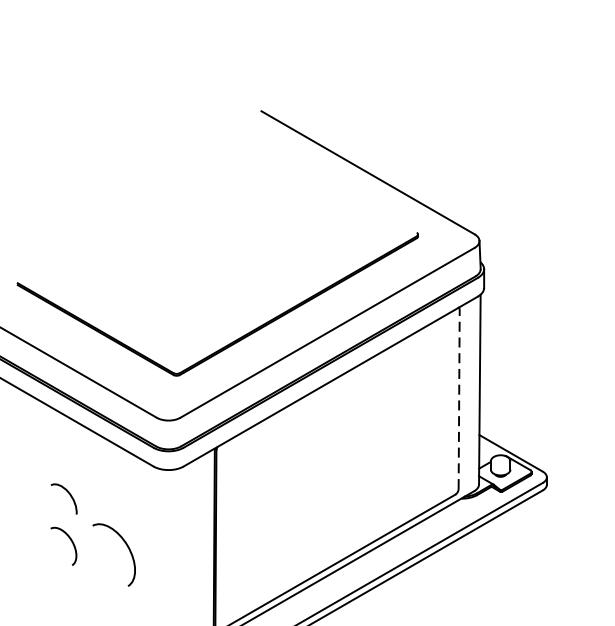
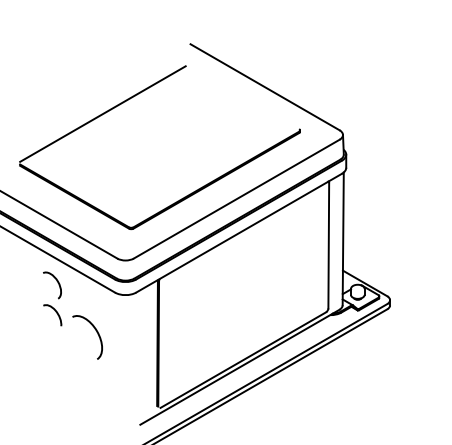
line: (135, 210) -> (102, 113), added
line: (458, 399) -> (328, 245), dashed -> solid
curve: (71, 543) -> (57, 283), moved
curve: (126, 547) -> (96, 332), moved

